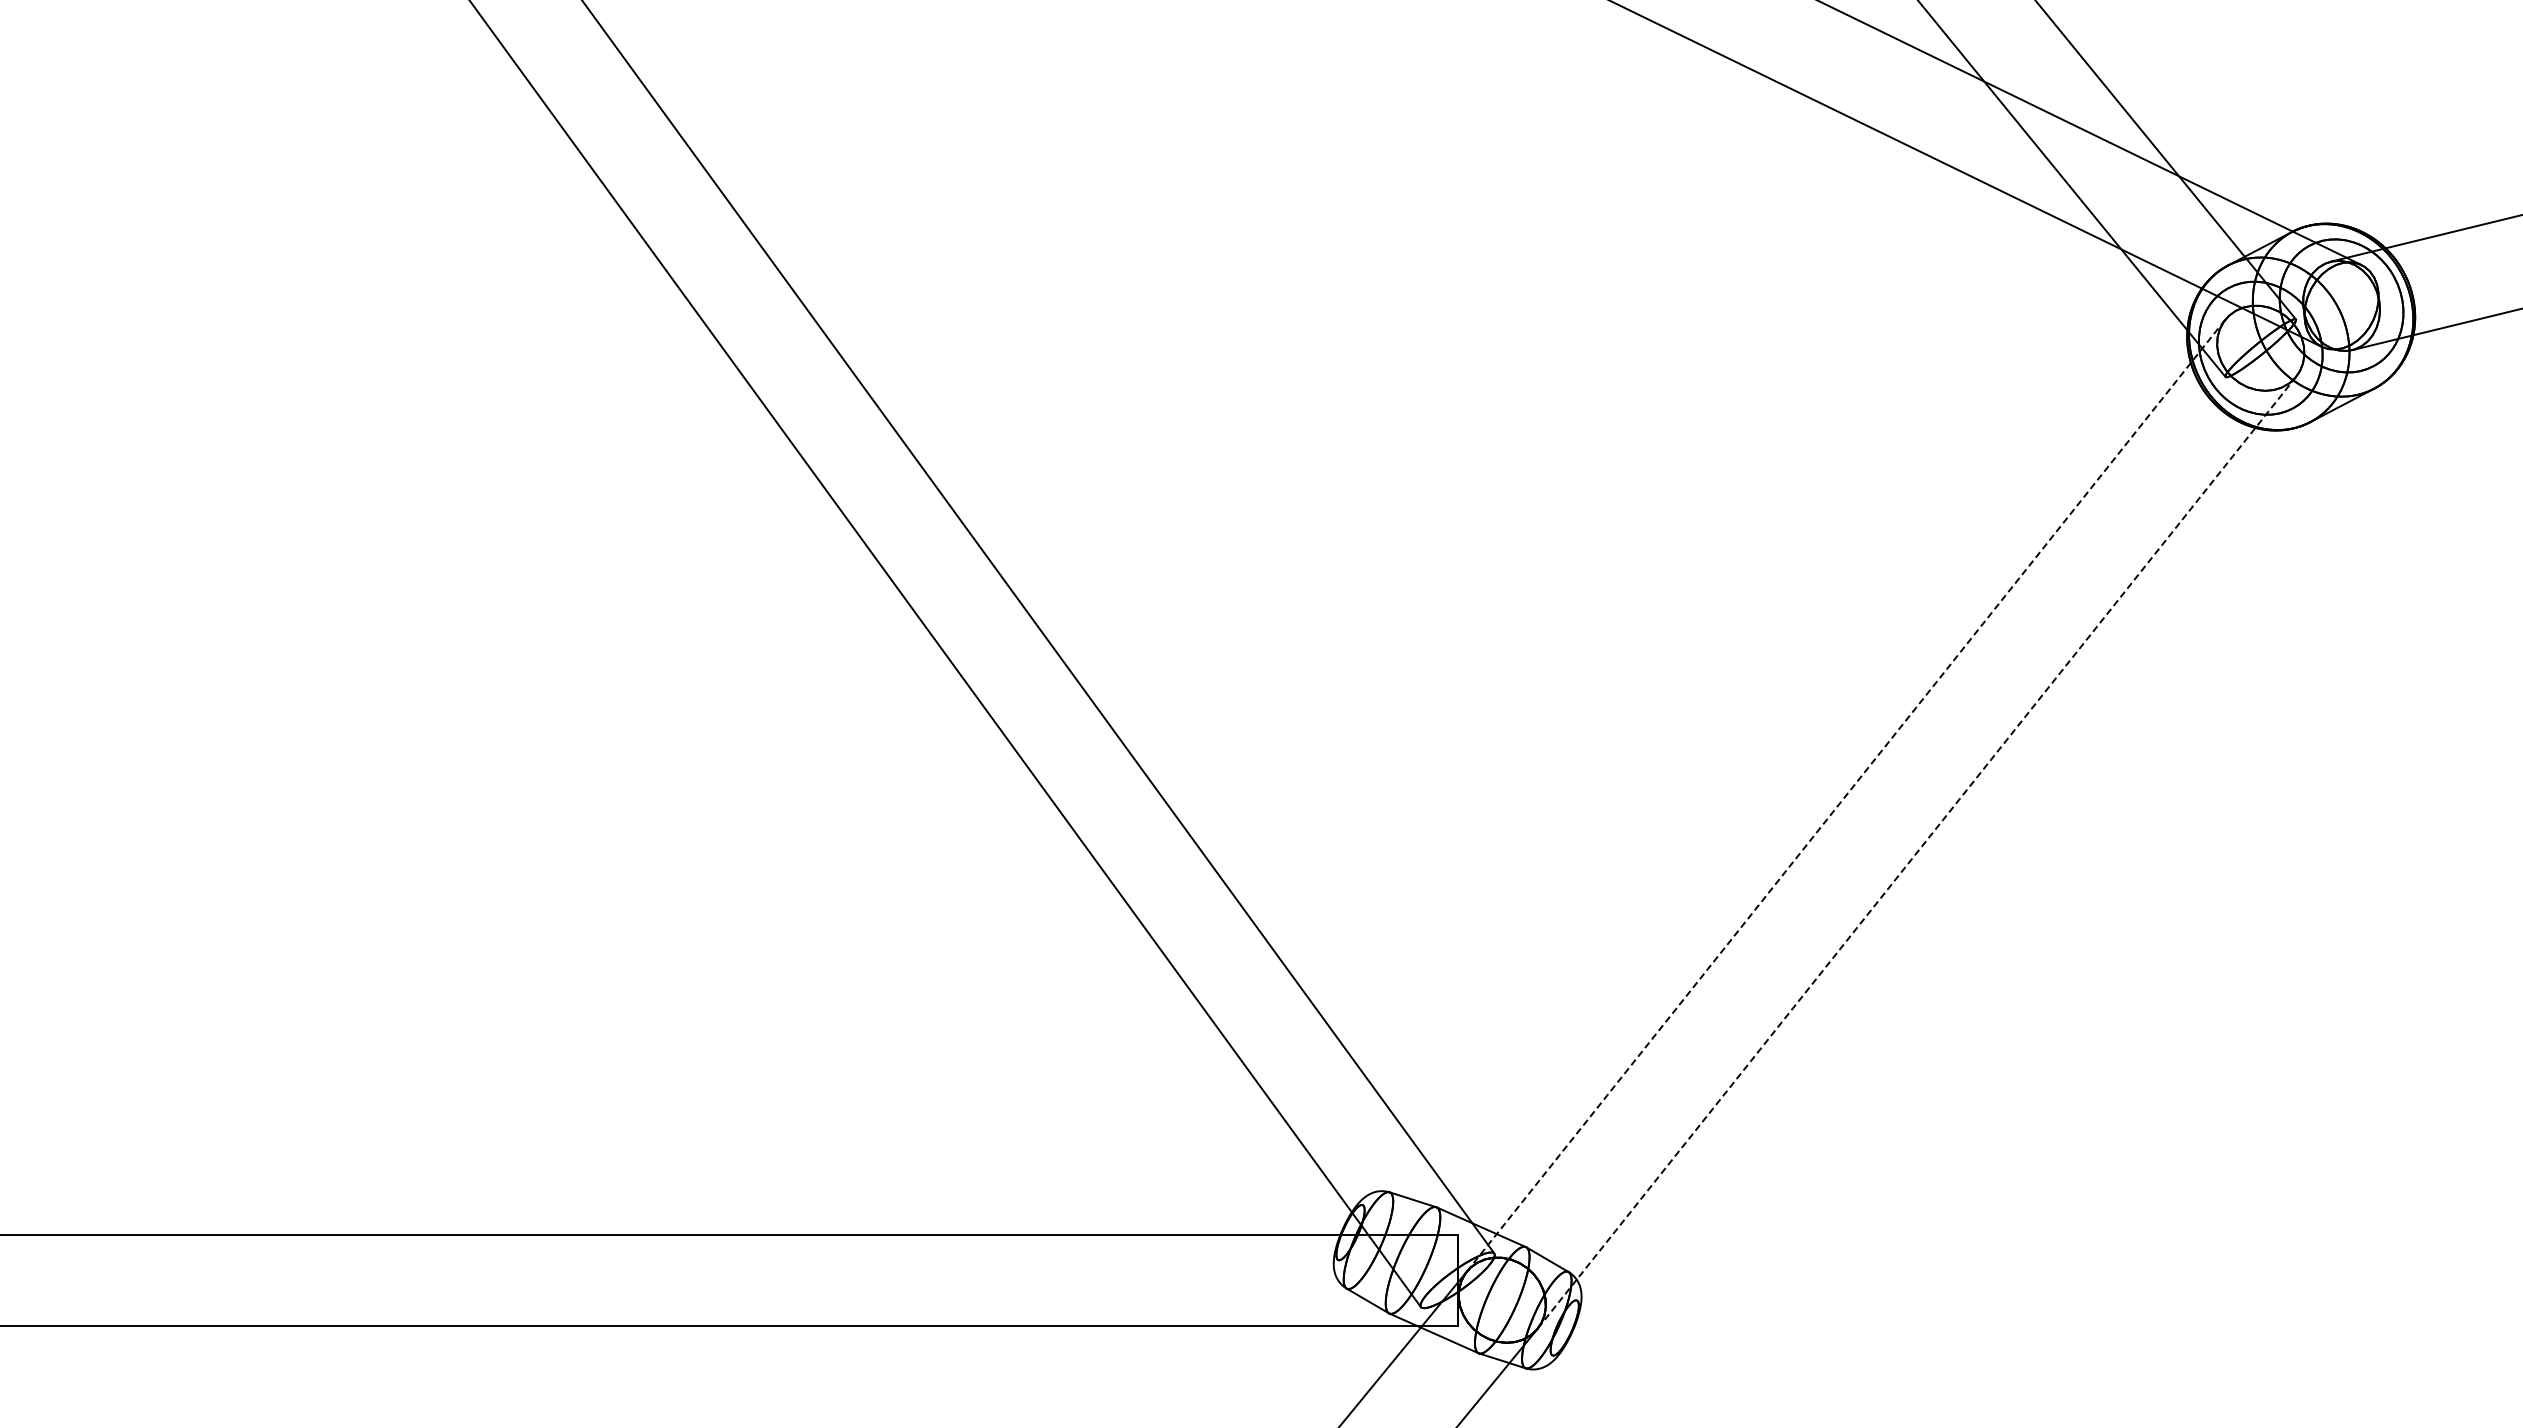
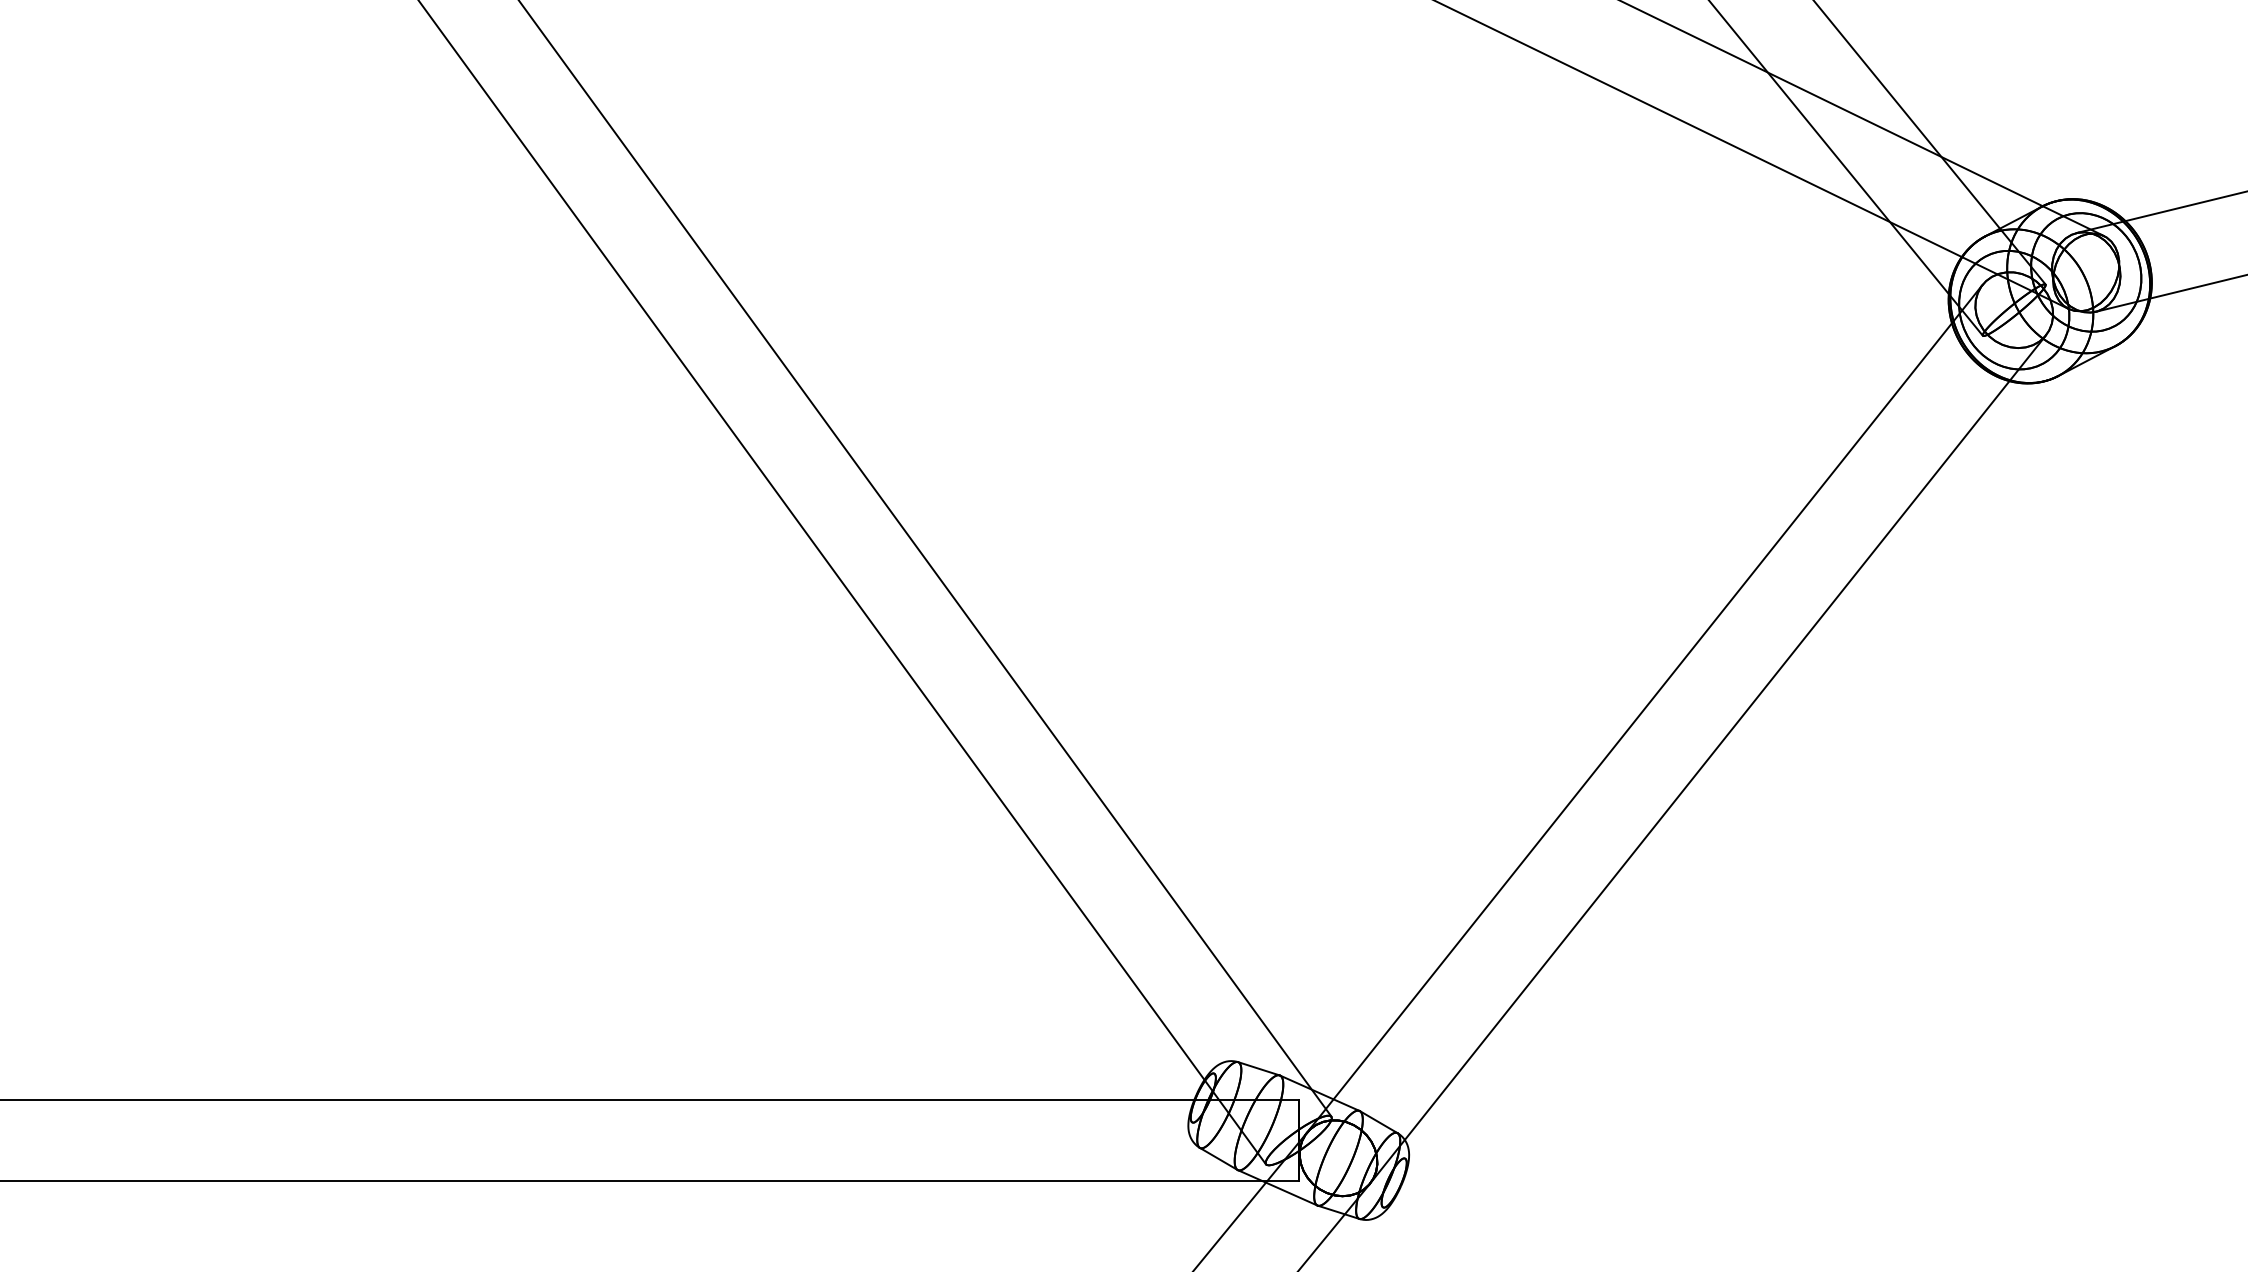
line: (1845, 795) -> (1644, 708), dashed -> solid
line: (1917, 852) -> (1708, 759), dashed -> solid

